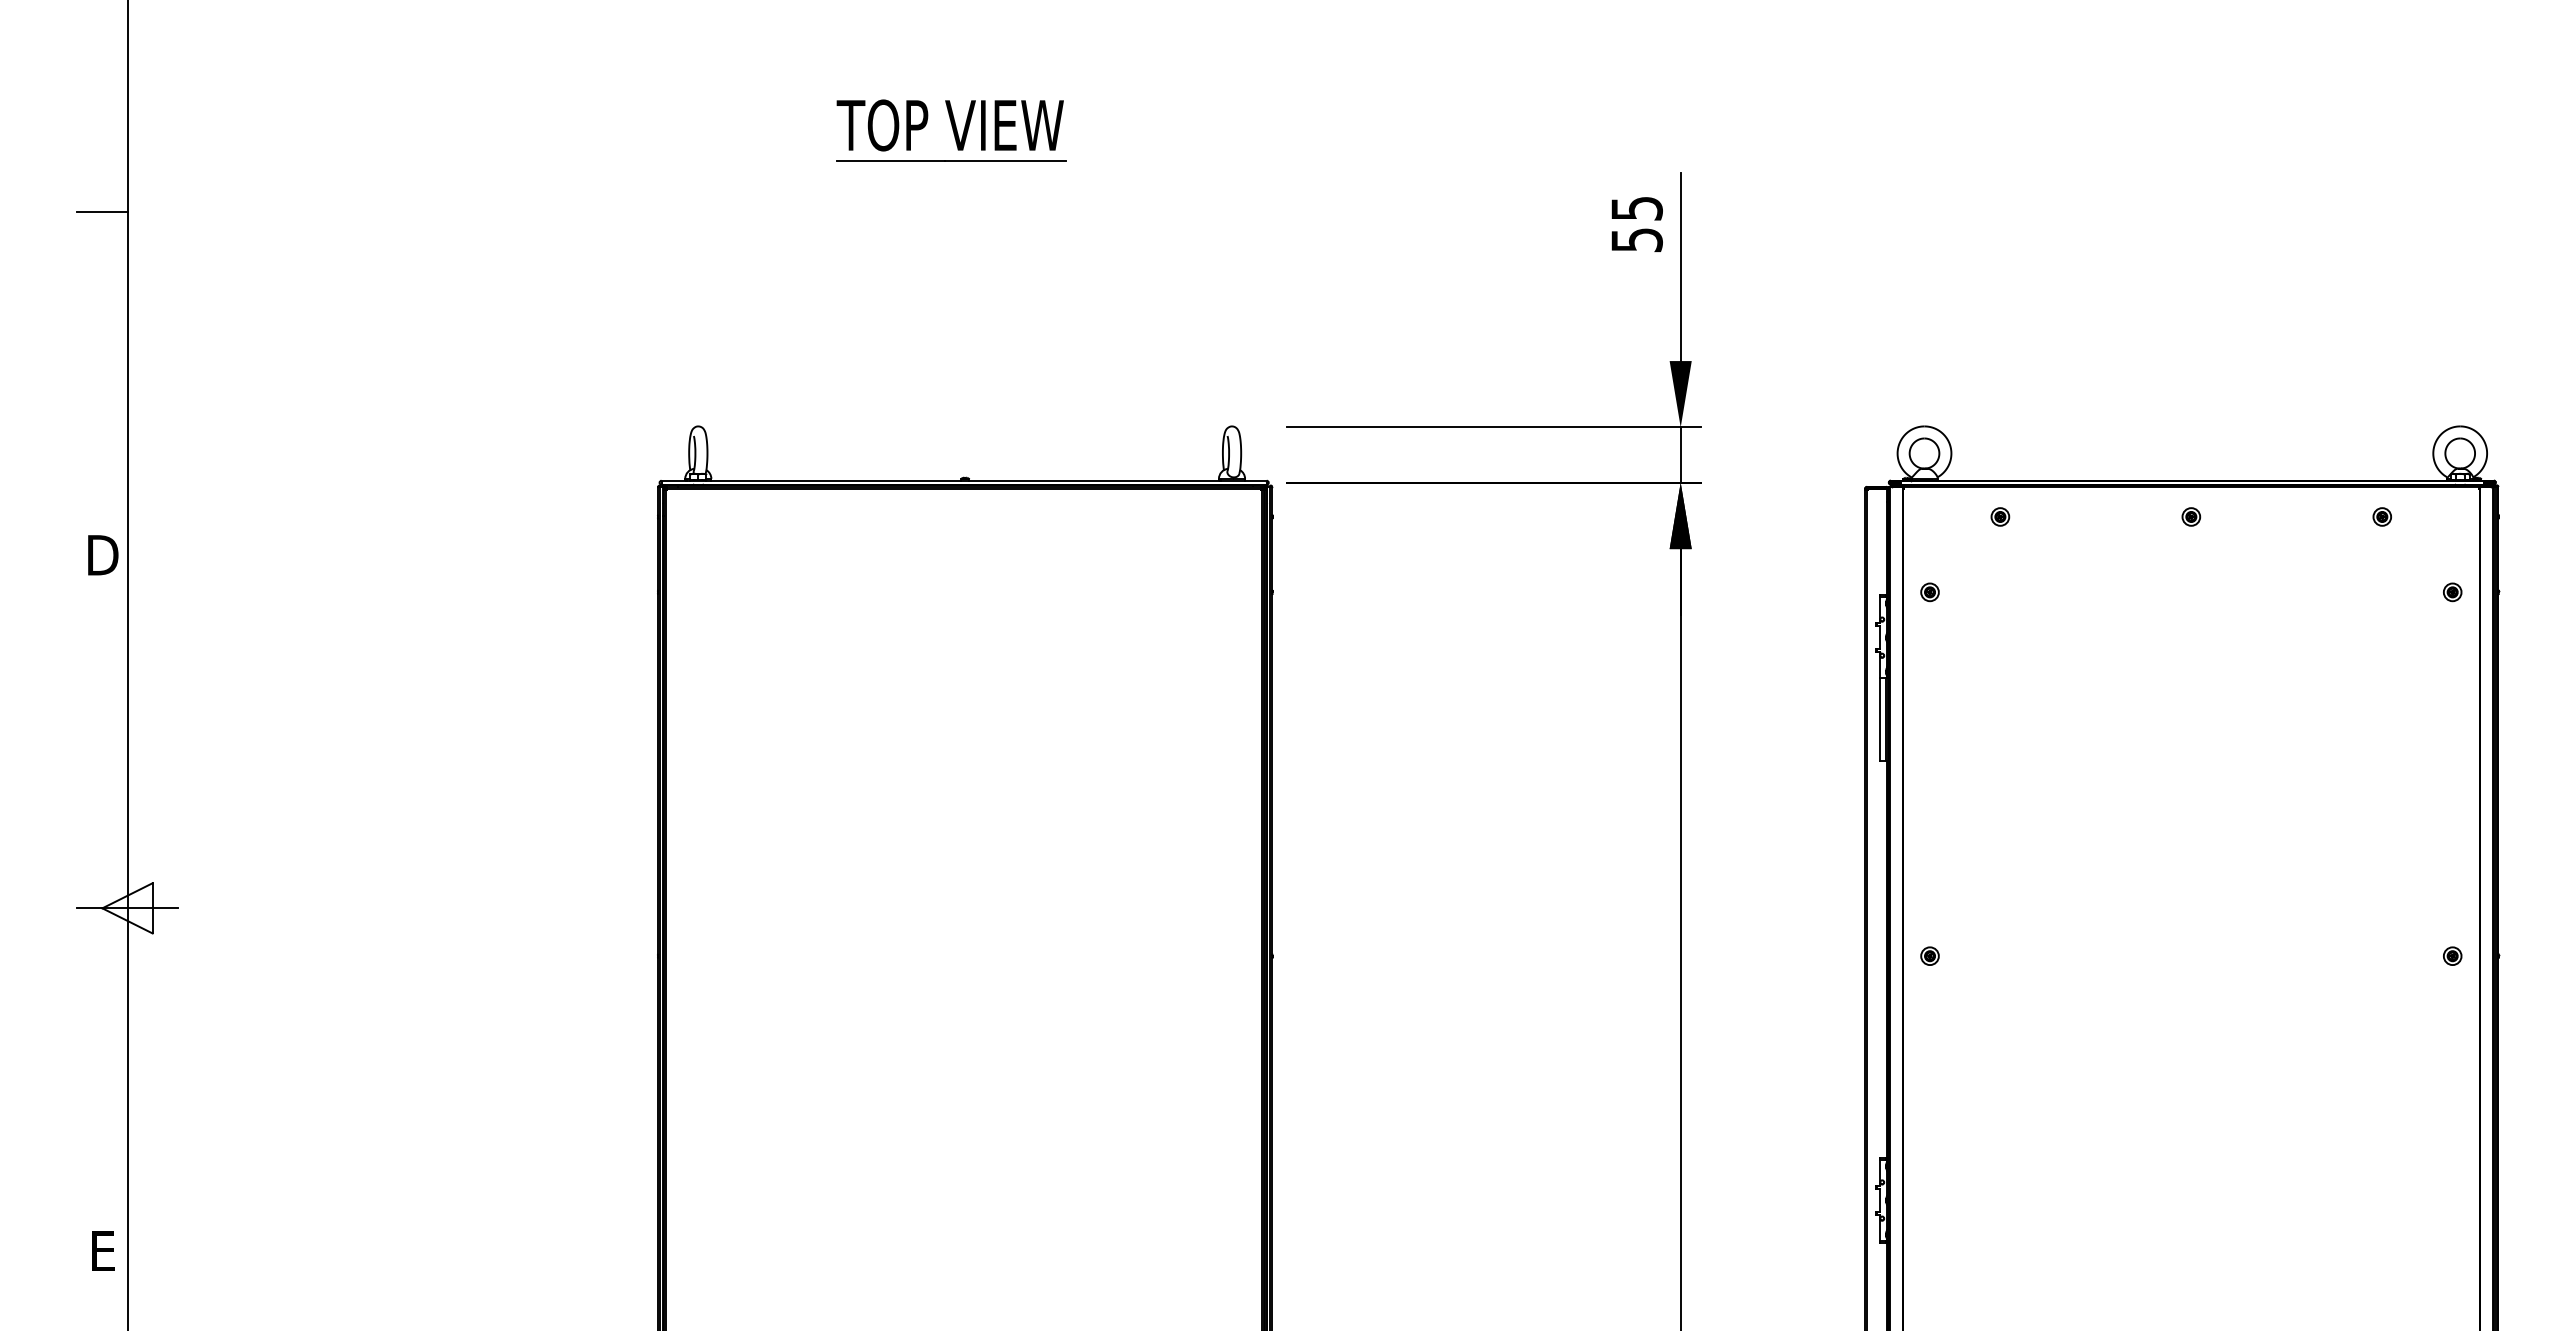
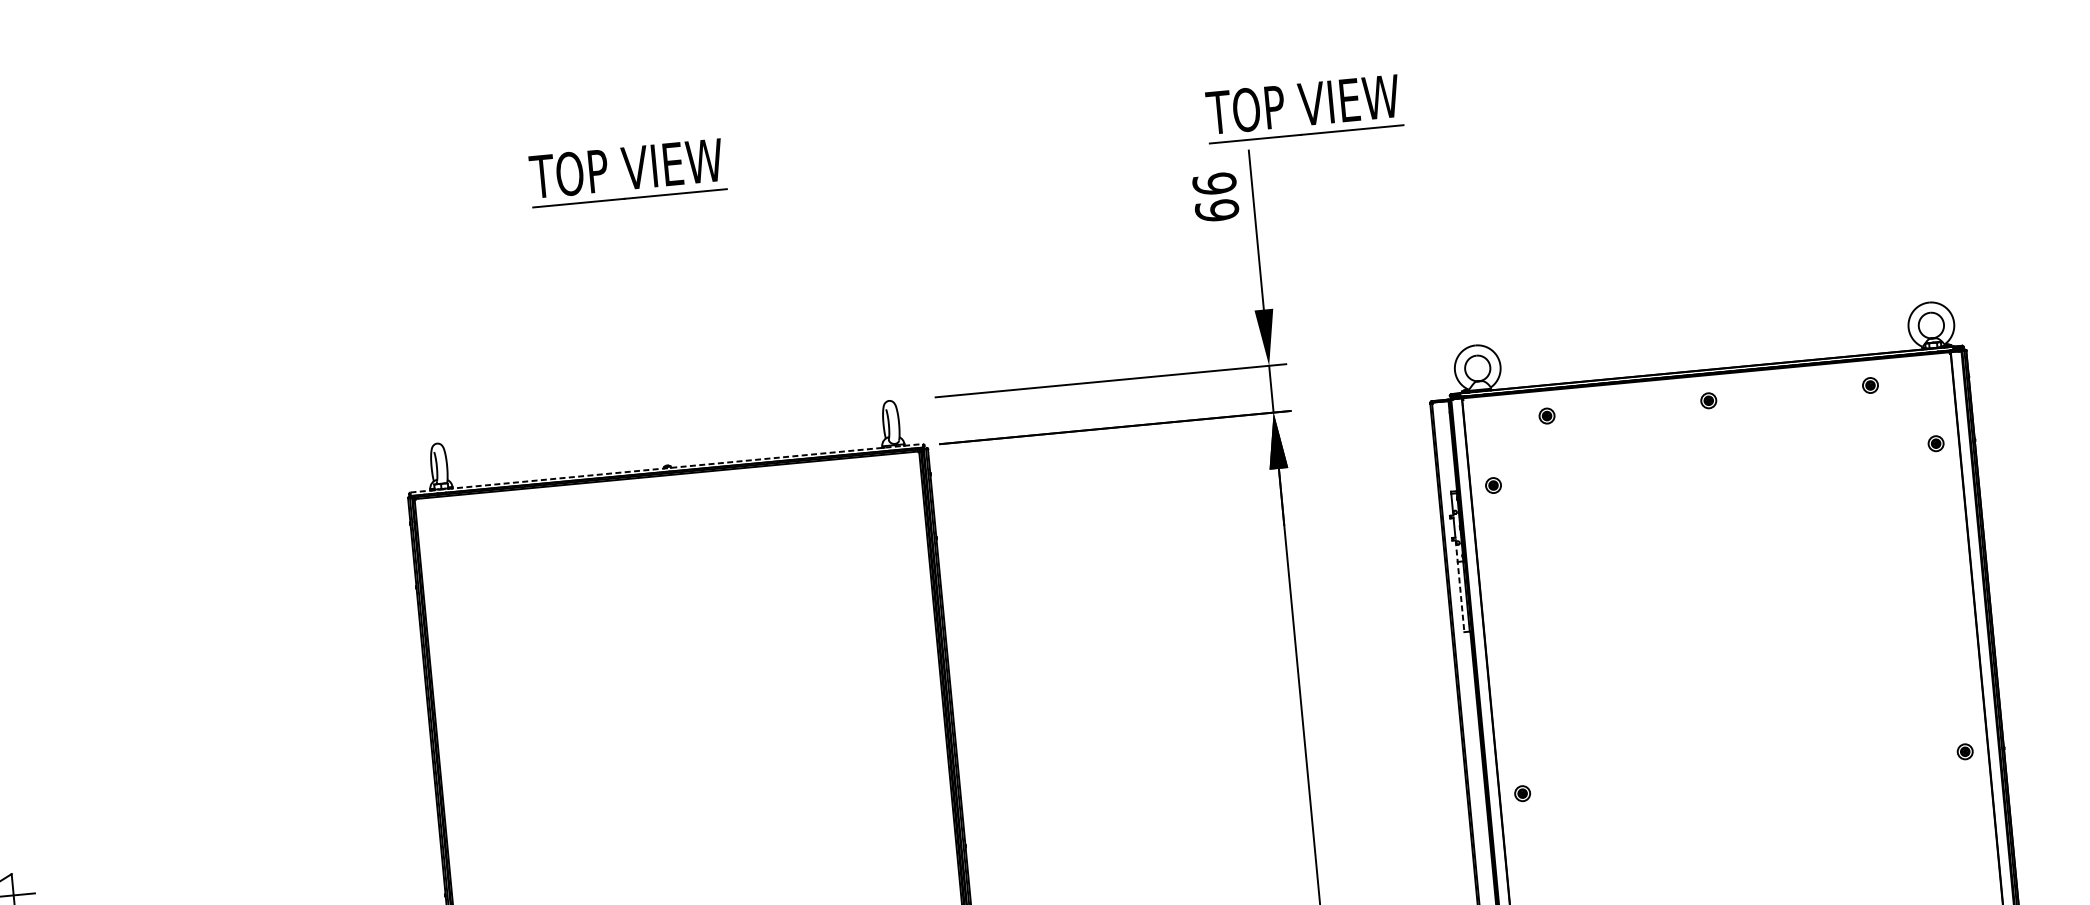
part: (1750, 130) -> (1304, 108), added
text: (1636, 224) -> (1215, 197), 55 -> 66
line: (964, 480) -> (666, 468), solid -> dashed
line: (1879, 706) -> (1459, 586), solid -> dashed

